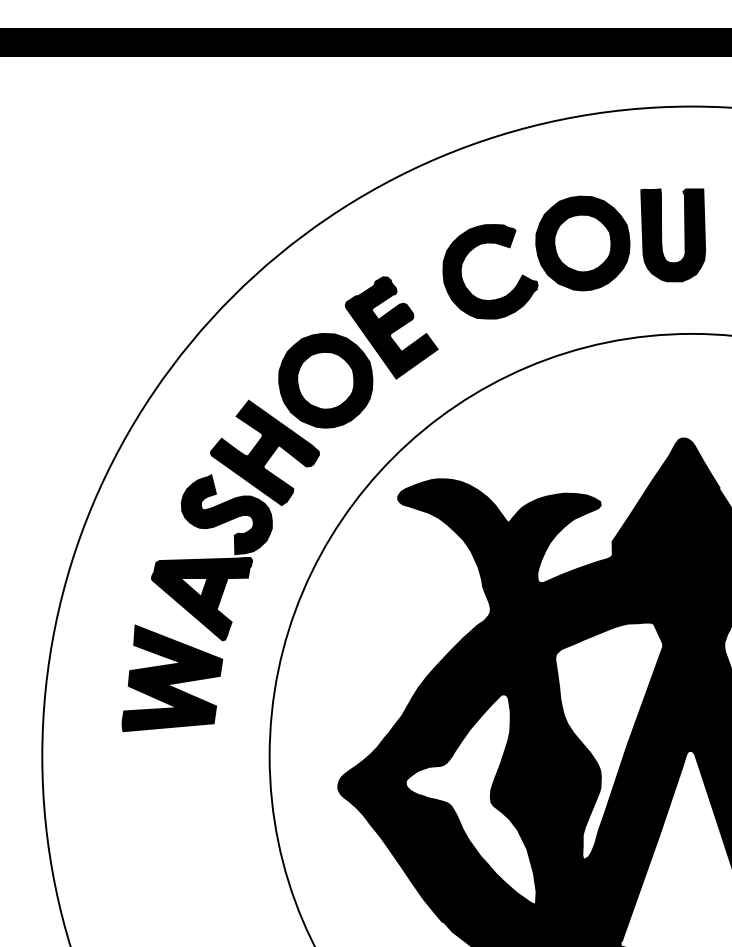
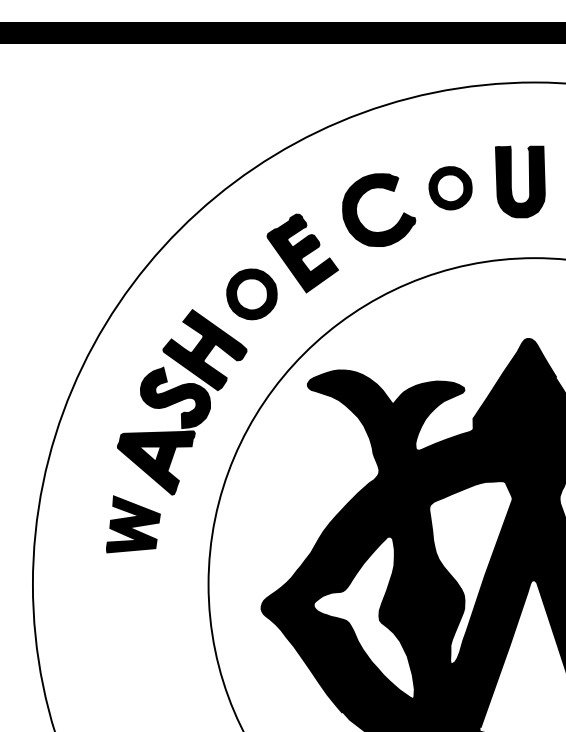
part: (582, 243) -> (450, 188), size x0.6
part: (325, 380) -> (251, 294), size x0.7
part: (172, 678) -> (133, 524), size x0.7

